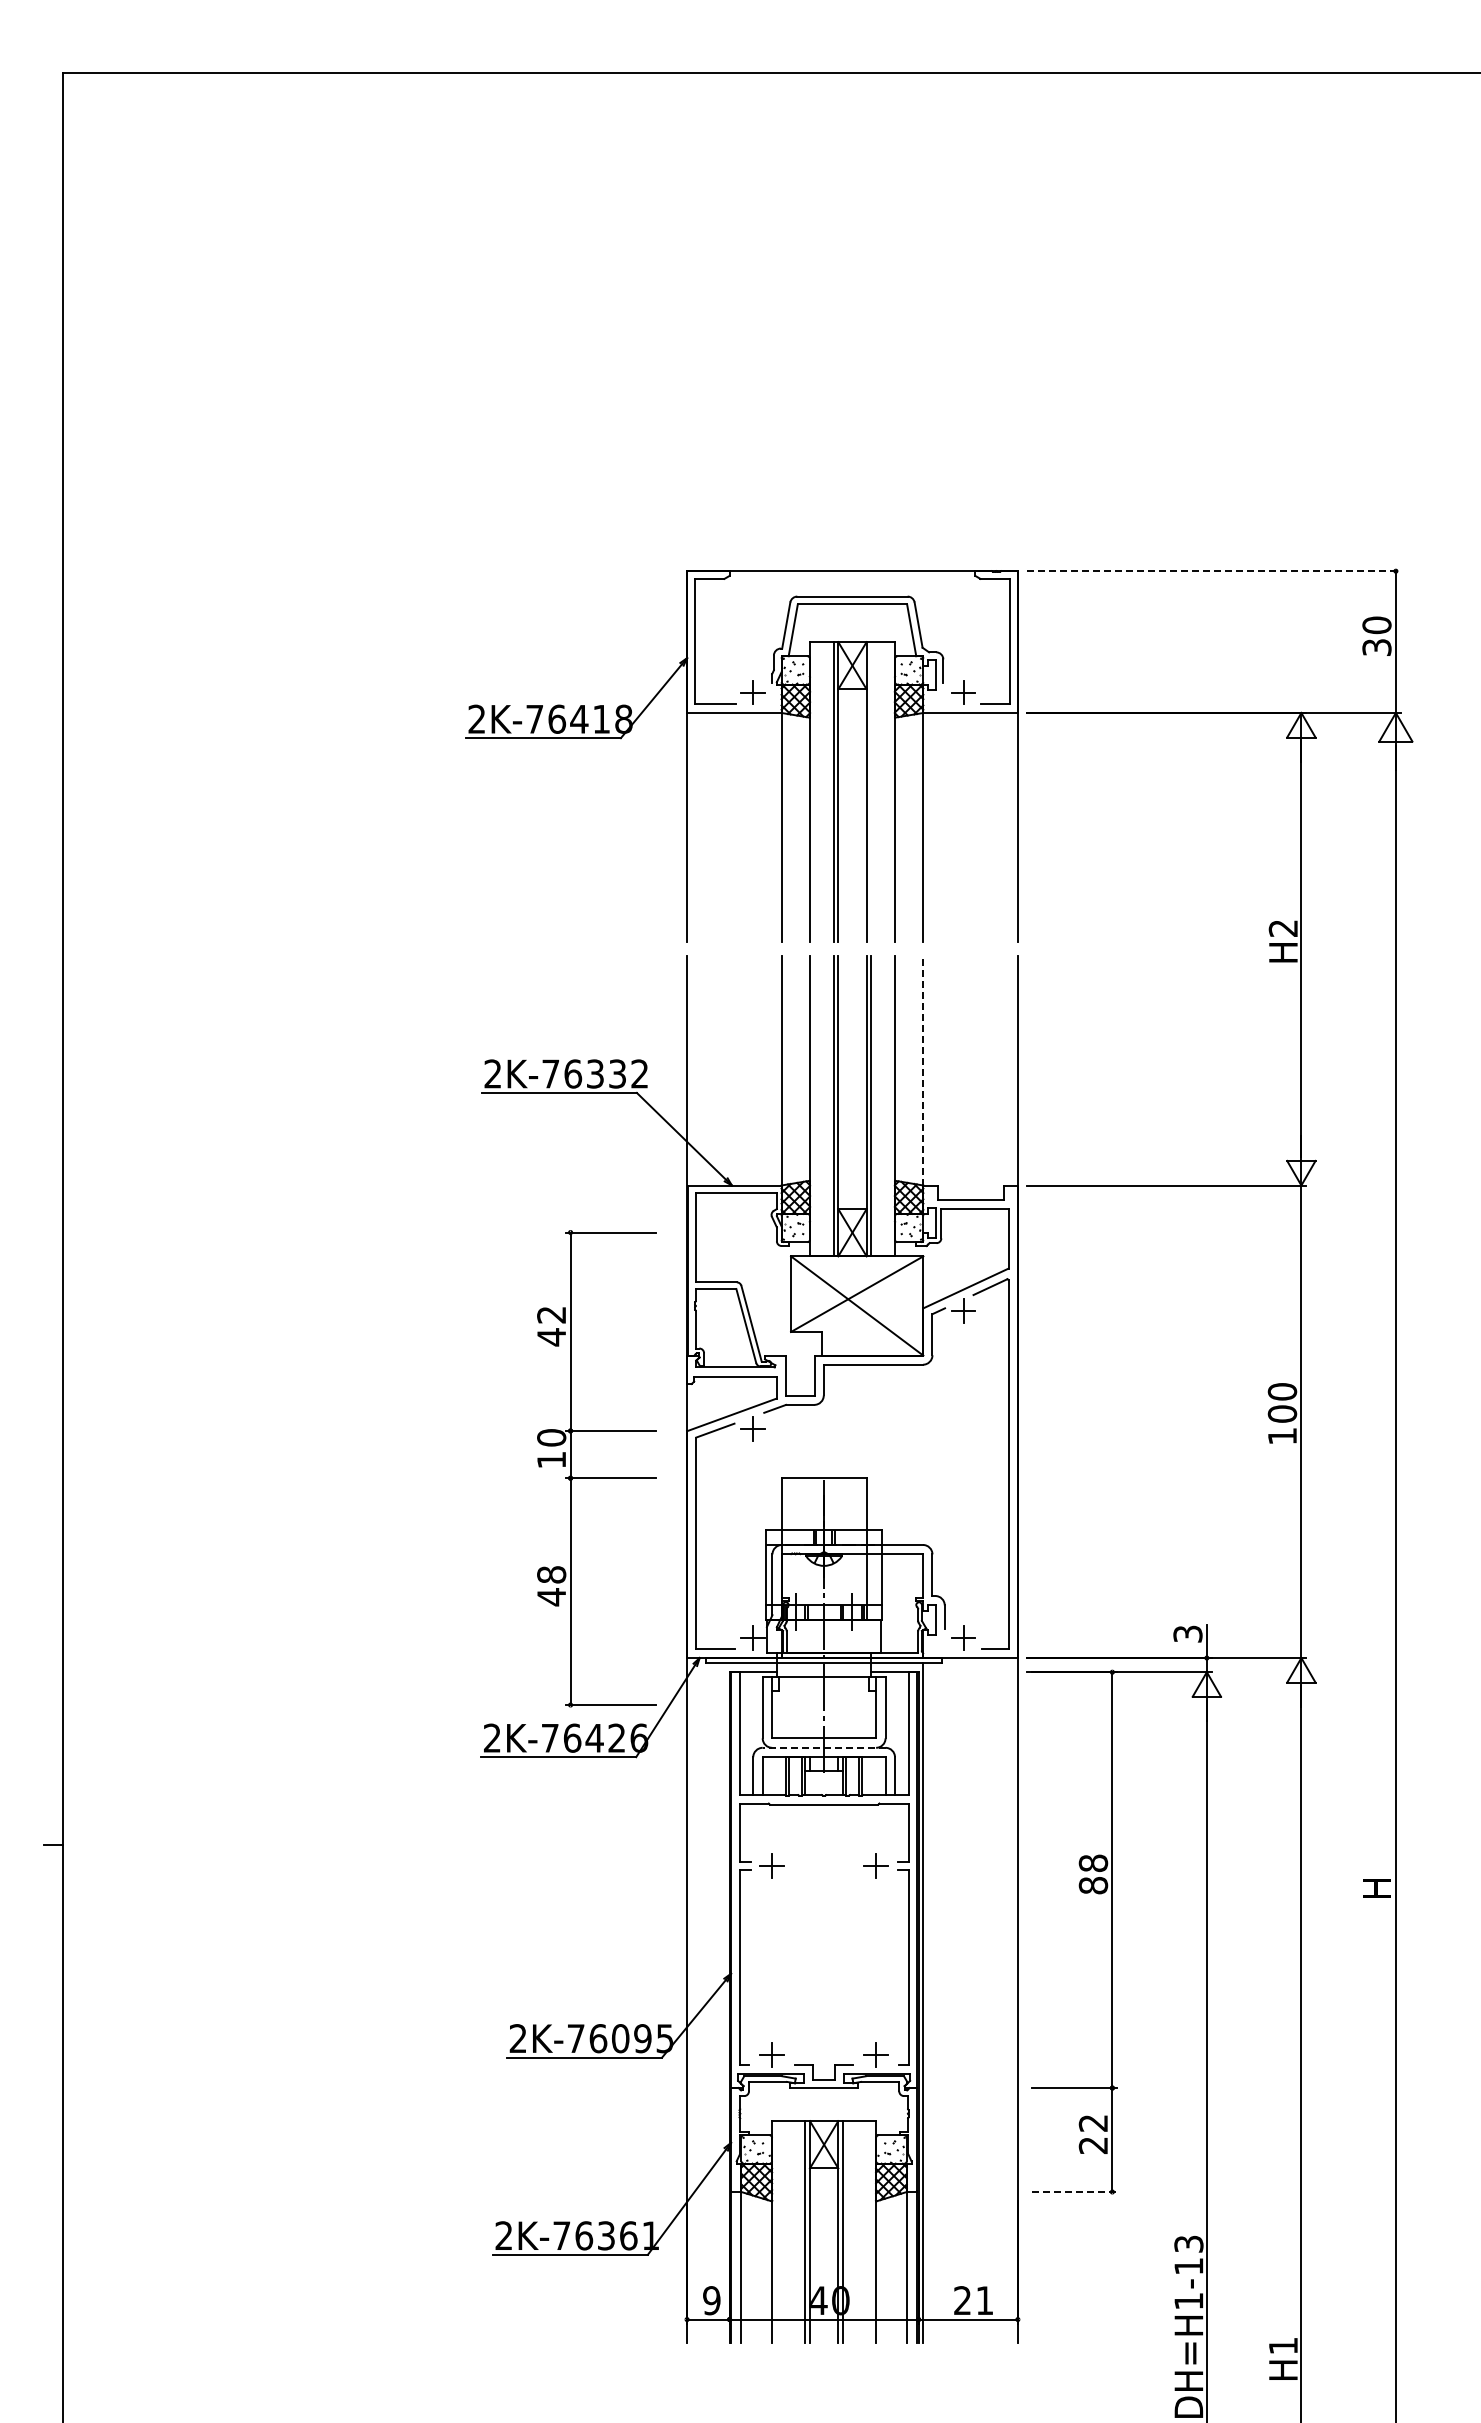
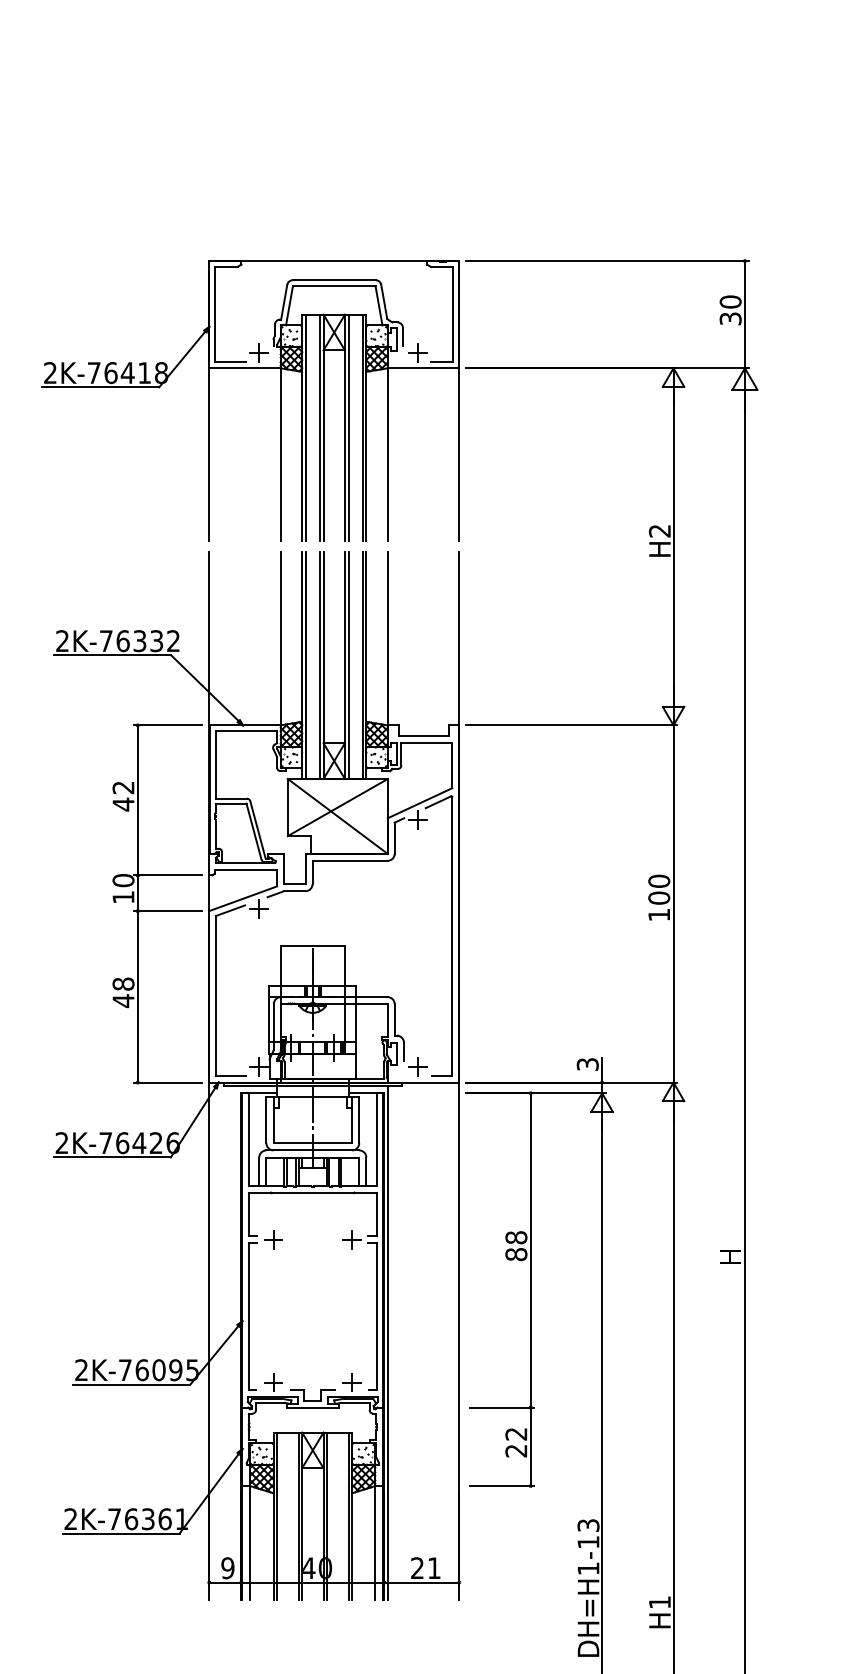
line: (1213, 571) -> (607, 261), dashed -> solid
line: (814, 792) -> (305, 428), added
line: (871, 792) -> (348, 428), added
line: (890, 792) -> (362, 428), added
line: (923, 1070) -> (387, 638), dashed -> solid
line: (814, 1106) -> (305, 665), added
line: (890, 1106) -> (362, 665), added
part: (596, 1477) -> (157, 910), moved
line: (823, 1747) -> (312, 1150), dashed -> solid
line: (1074, 2192) -> (502, 1486), dashed -> solid
line: (776, 2232) -> (276, 1516), added
line: (871, 2232) -> (348, 1516), added

